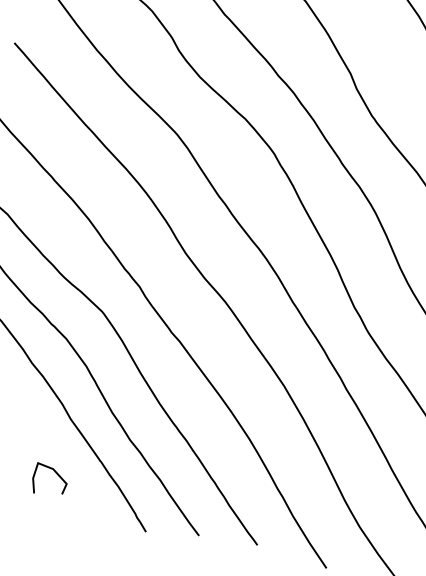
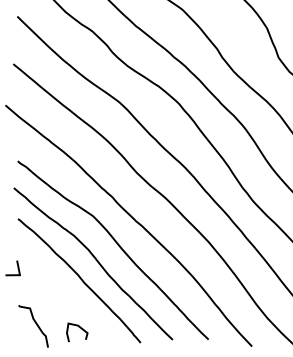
curve: (56, 474) -> (80, 328), moved

